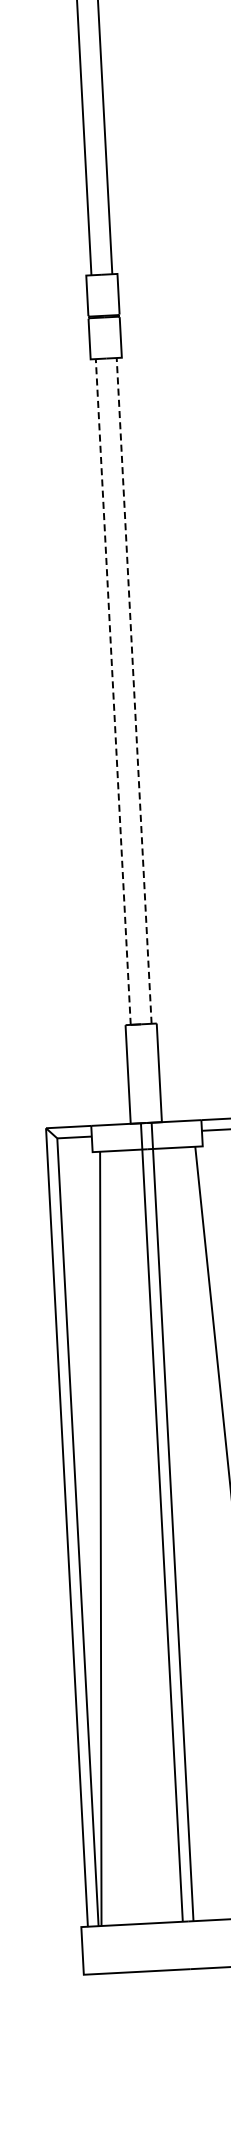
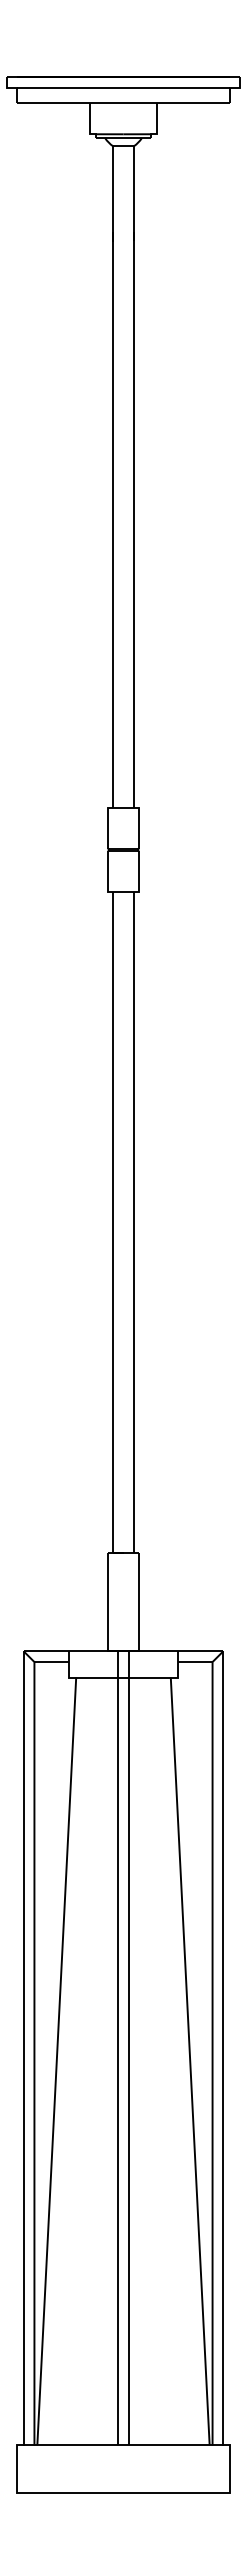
line: (133, 690) -> (133, 1222), dashed -> solid
line: (113, 692) -> (113, 1222), dashed -> solid

